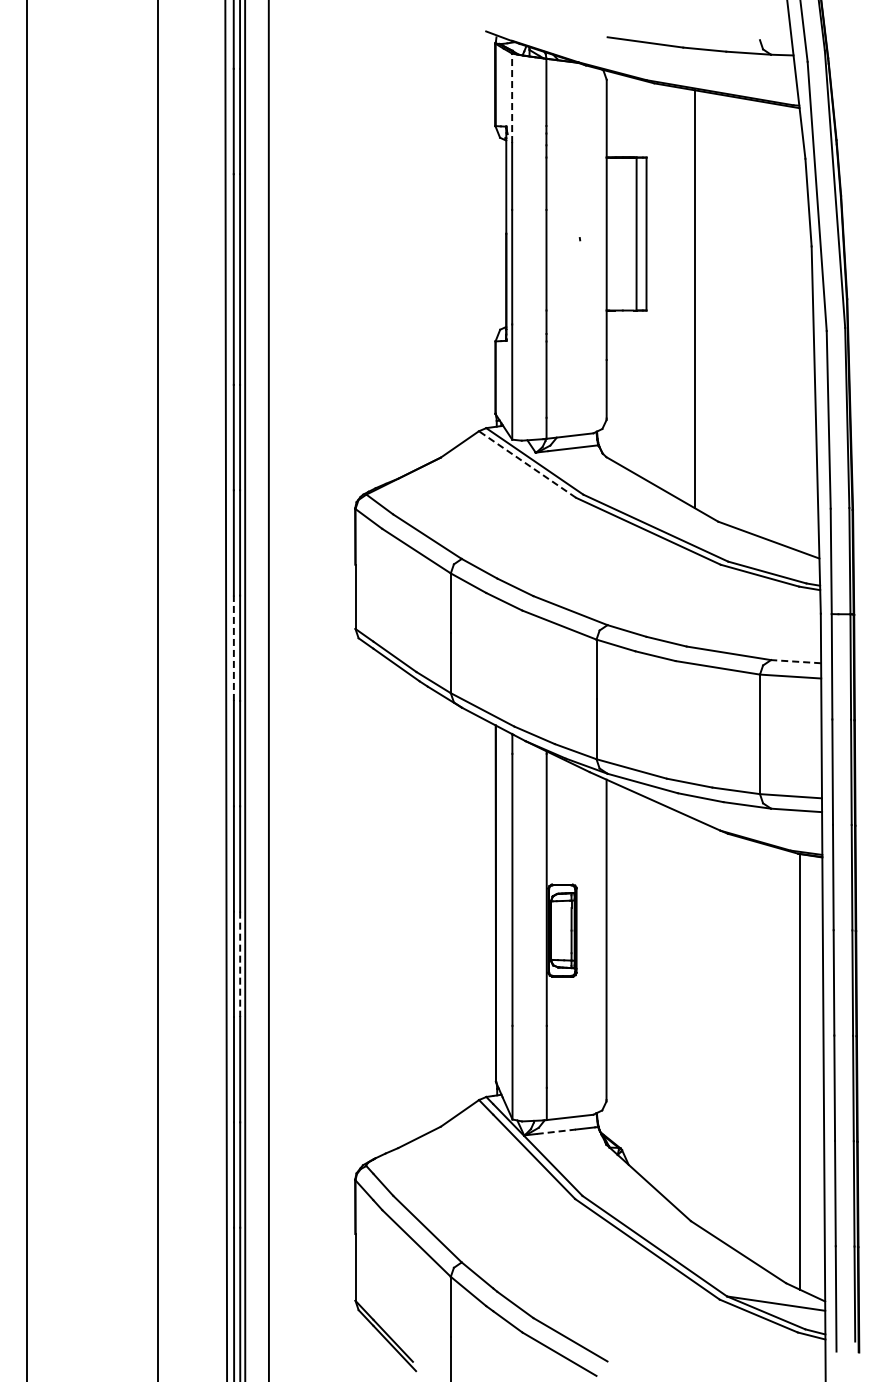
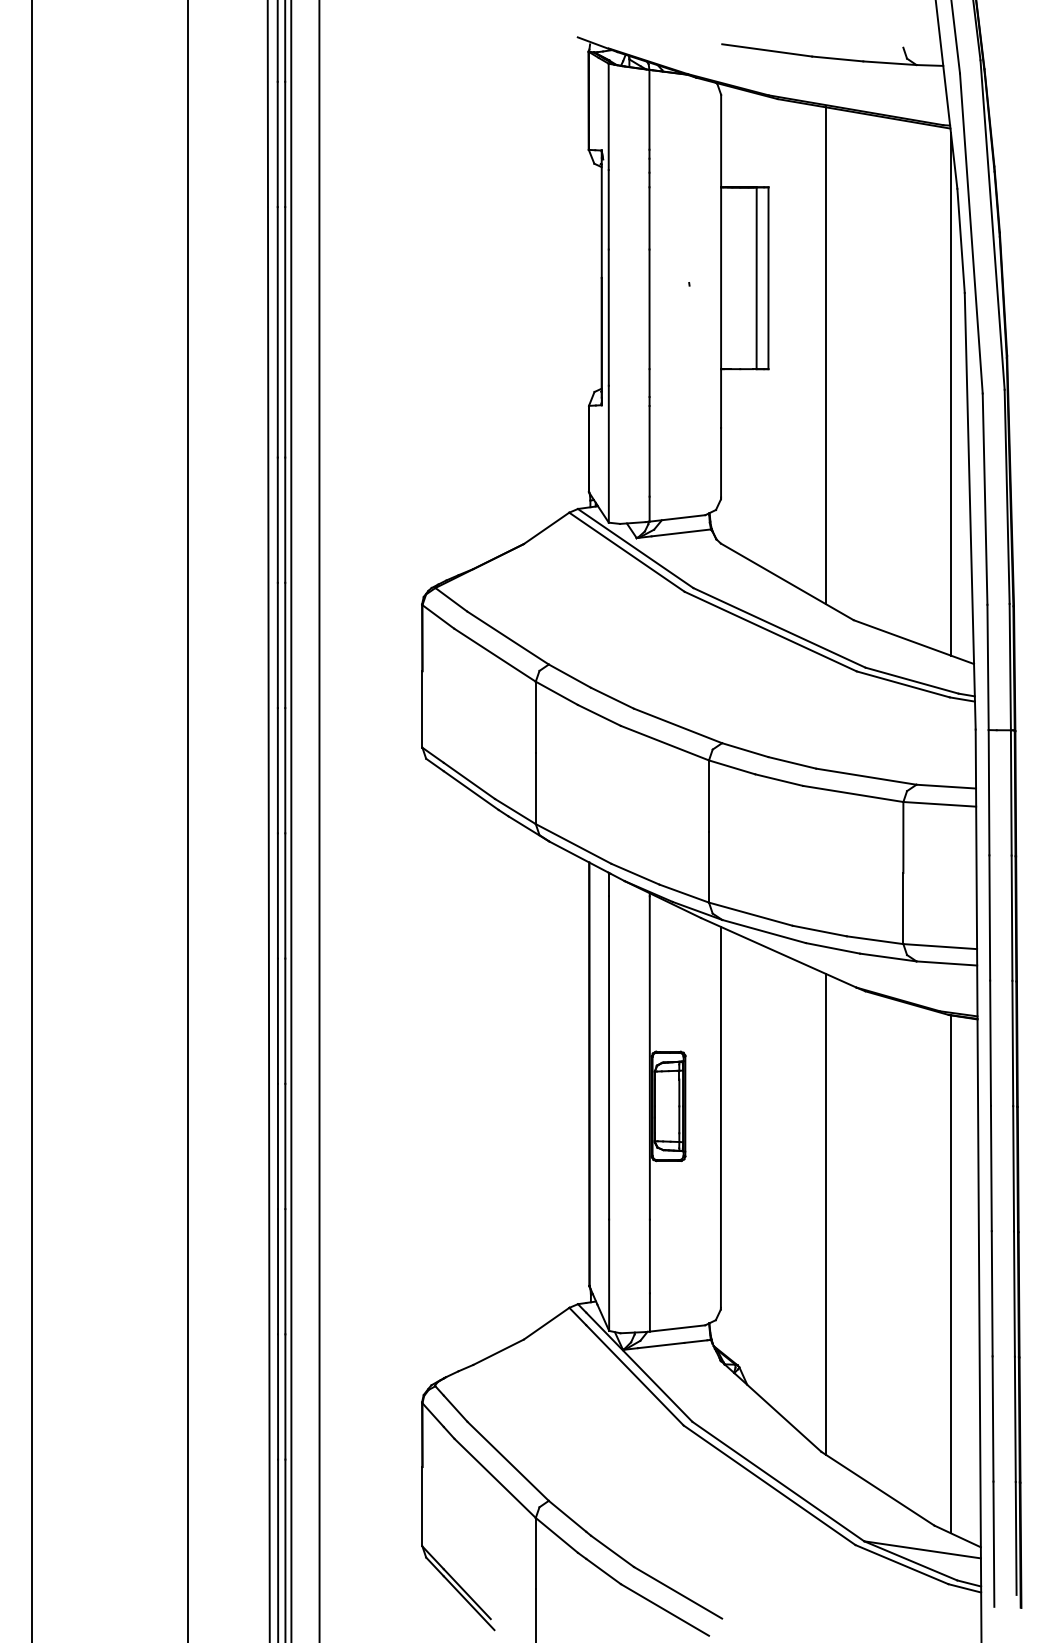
line: (512, 98) -> (609, 117), dashed -> solid
line: (799, 331) -> (950, 394), added
line: (527, 464) -> (626, 552), dashed -> solid
line: (233, 648) -> (277, 770), dashed -> solid
line: (795, 661) -> (945, 786), dashed -> solid
line: (240, 964) -> (285, 1146), dashed -> solid
line: (694, 1021) -> (825, 1214), added
line: (556, 1131) -> (661, 1345), dashed -> solid

